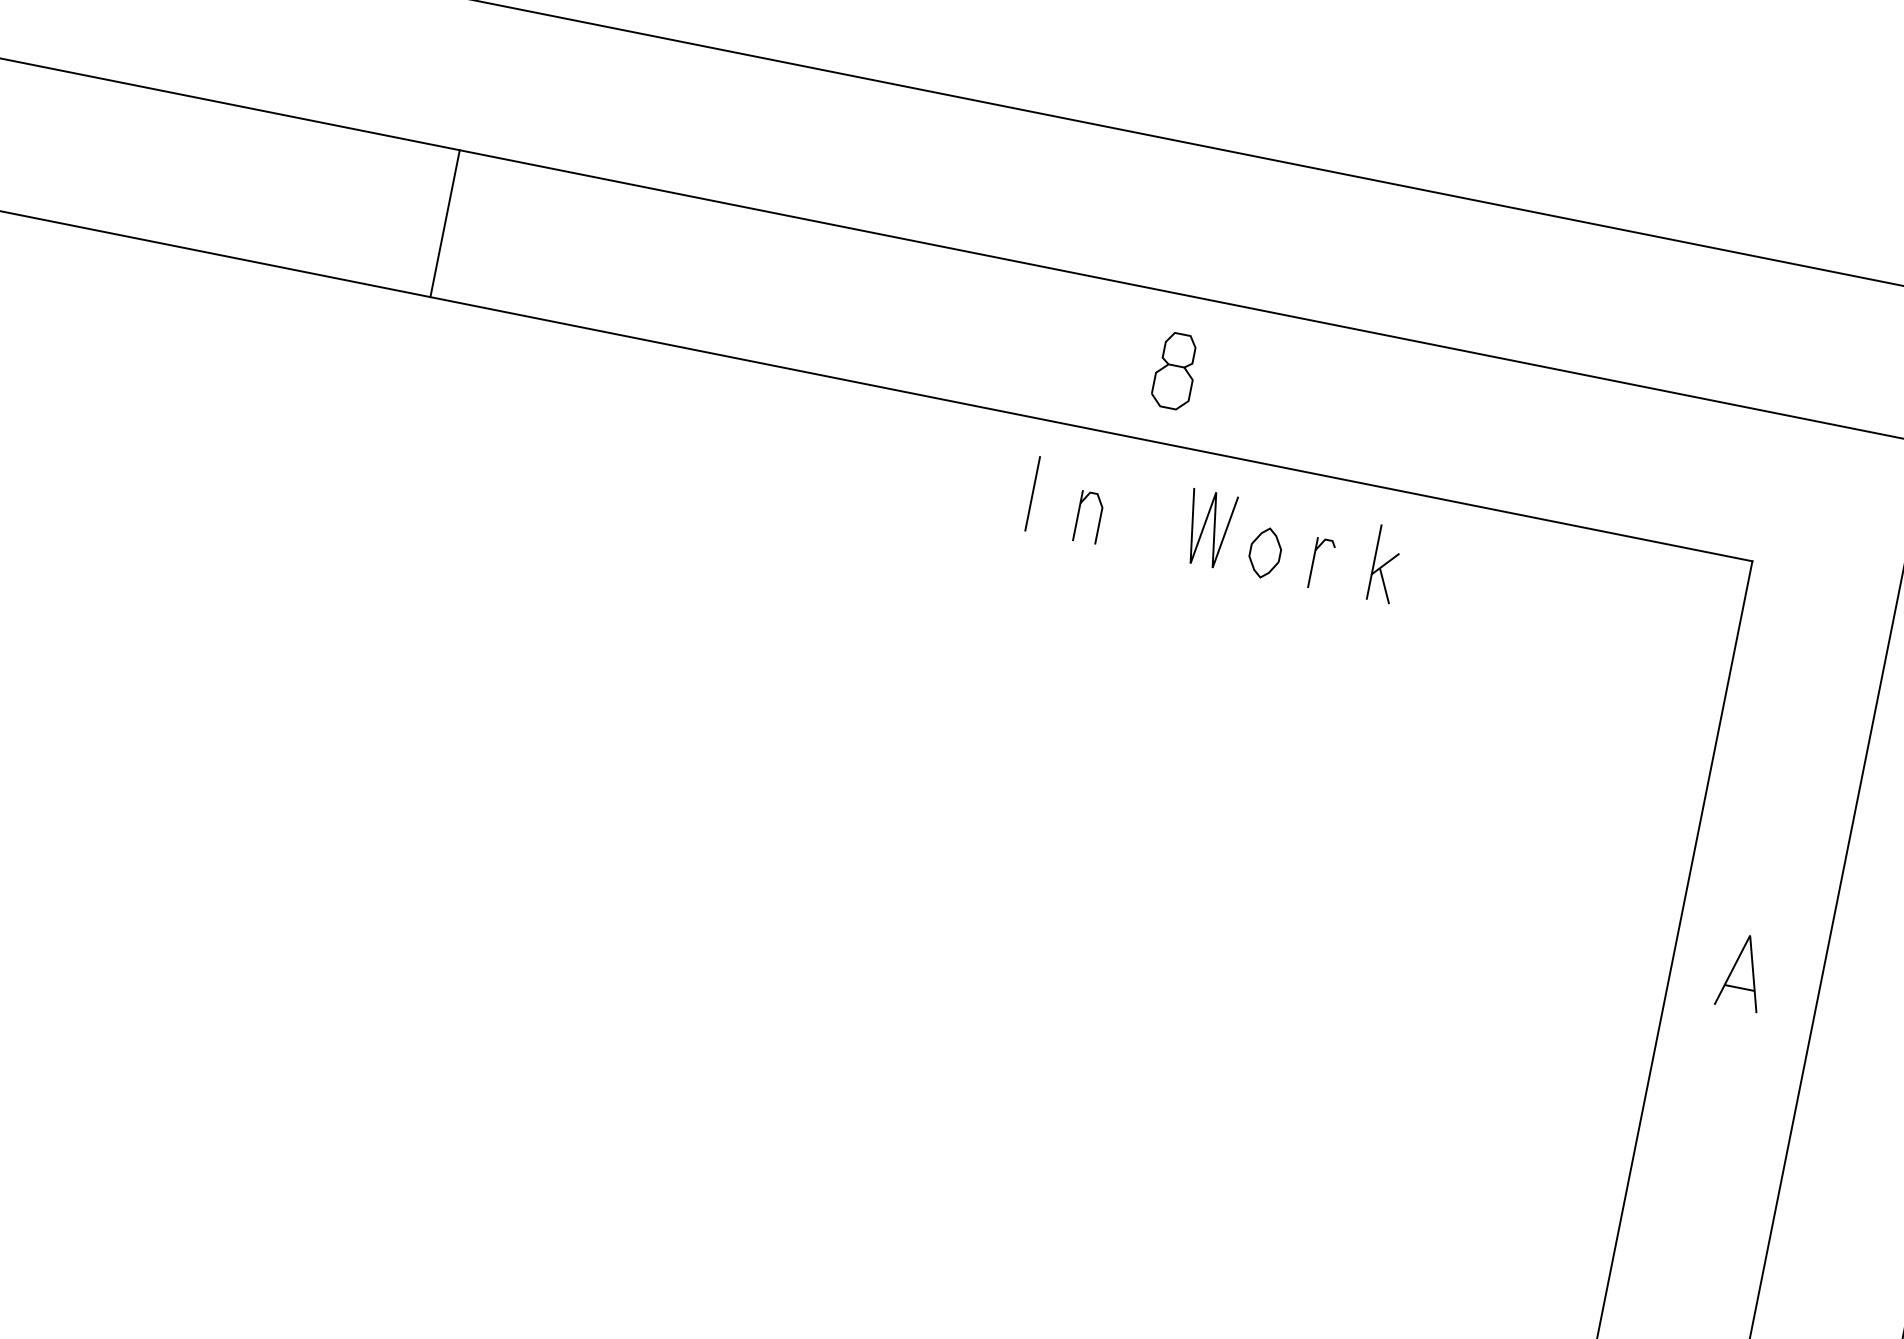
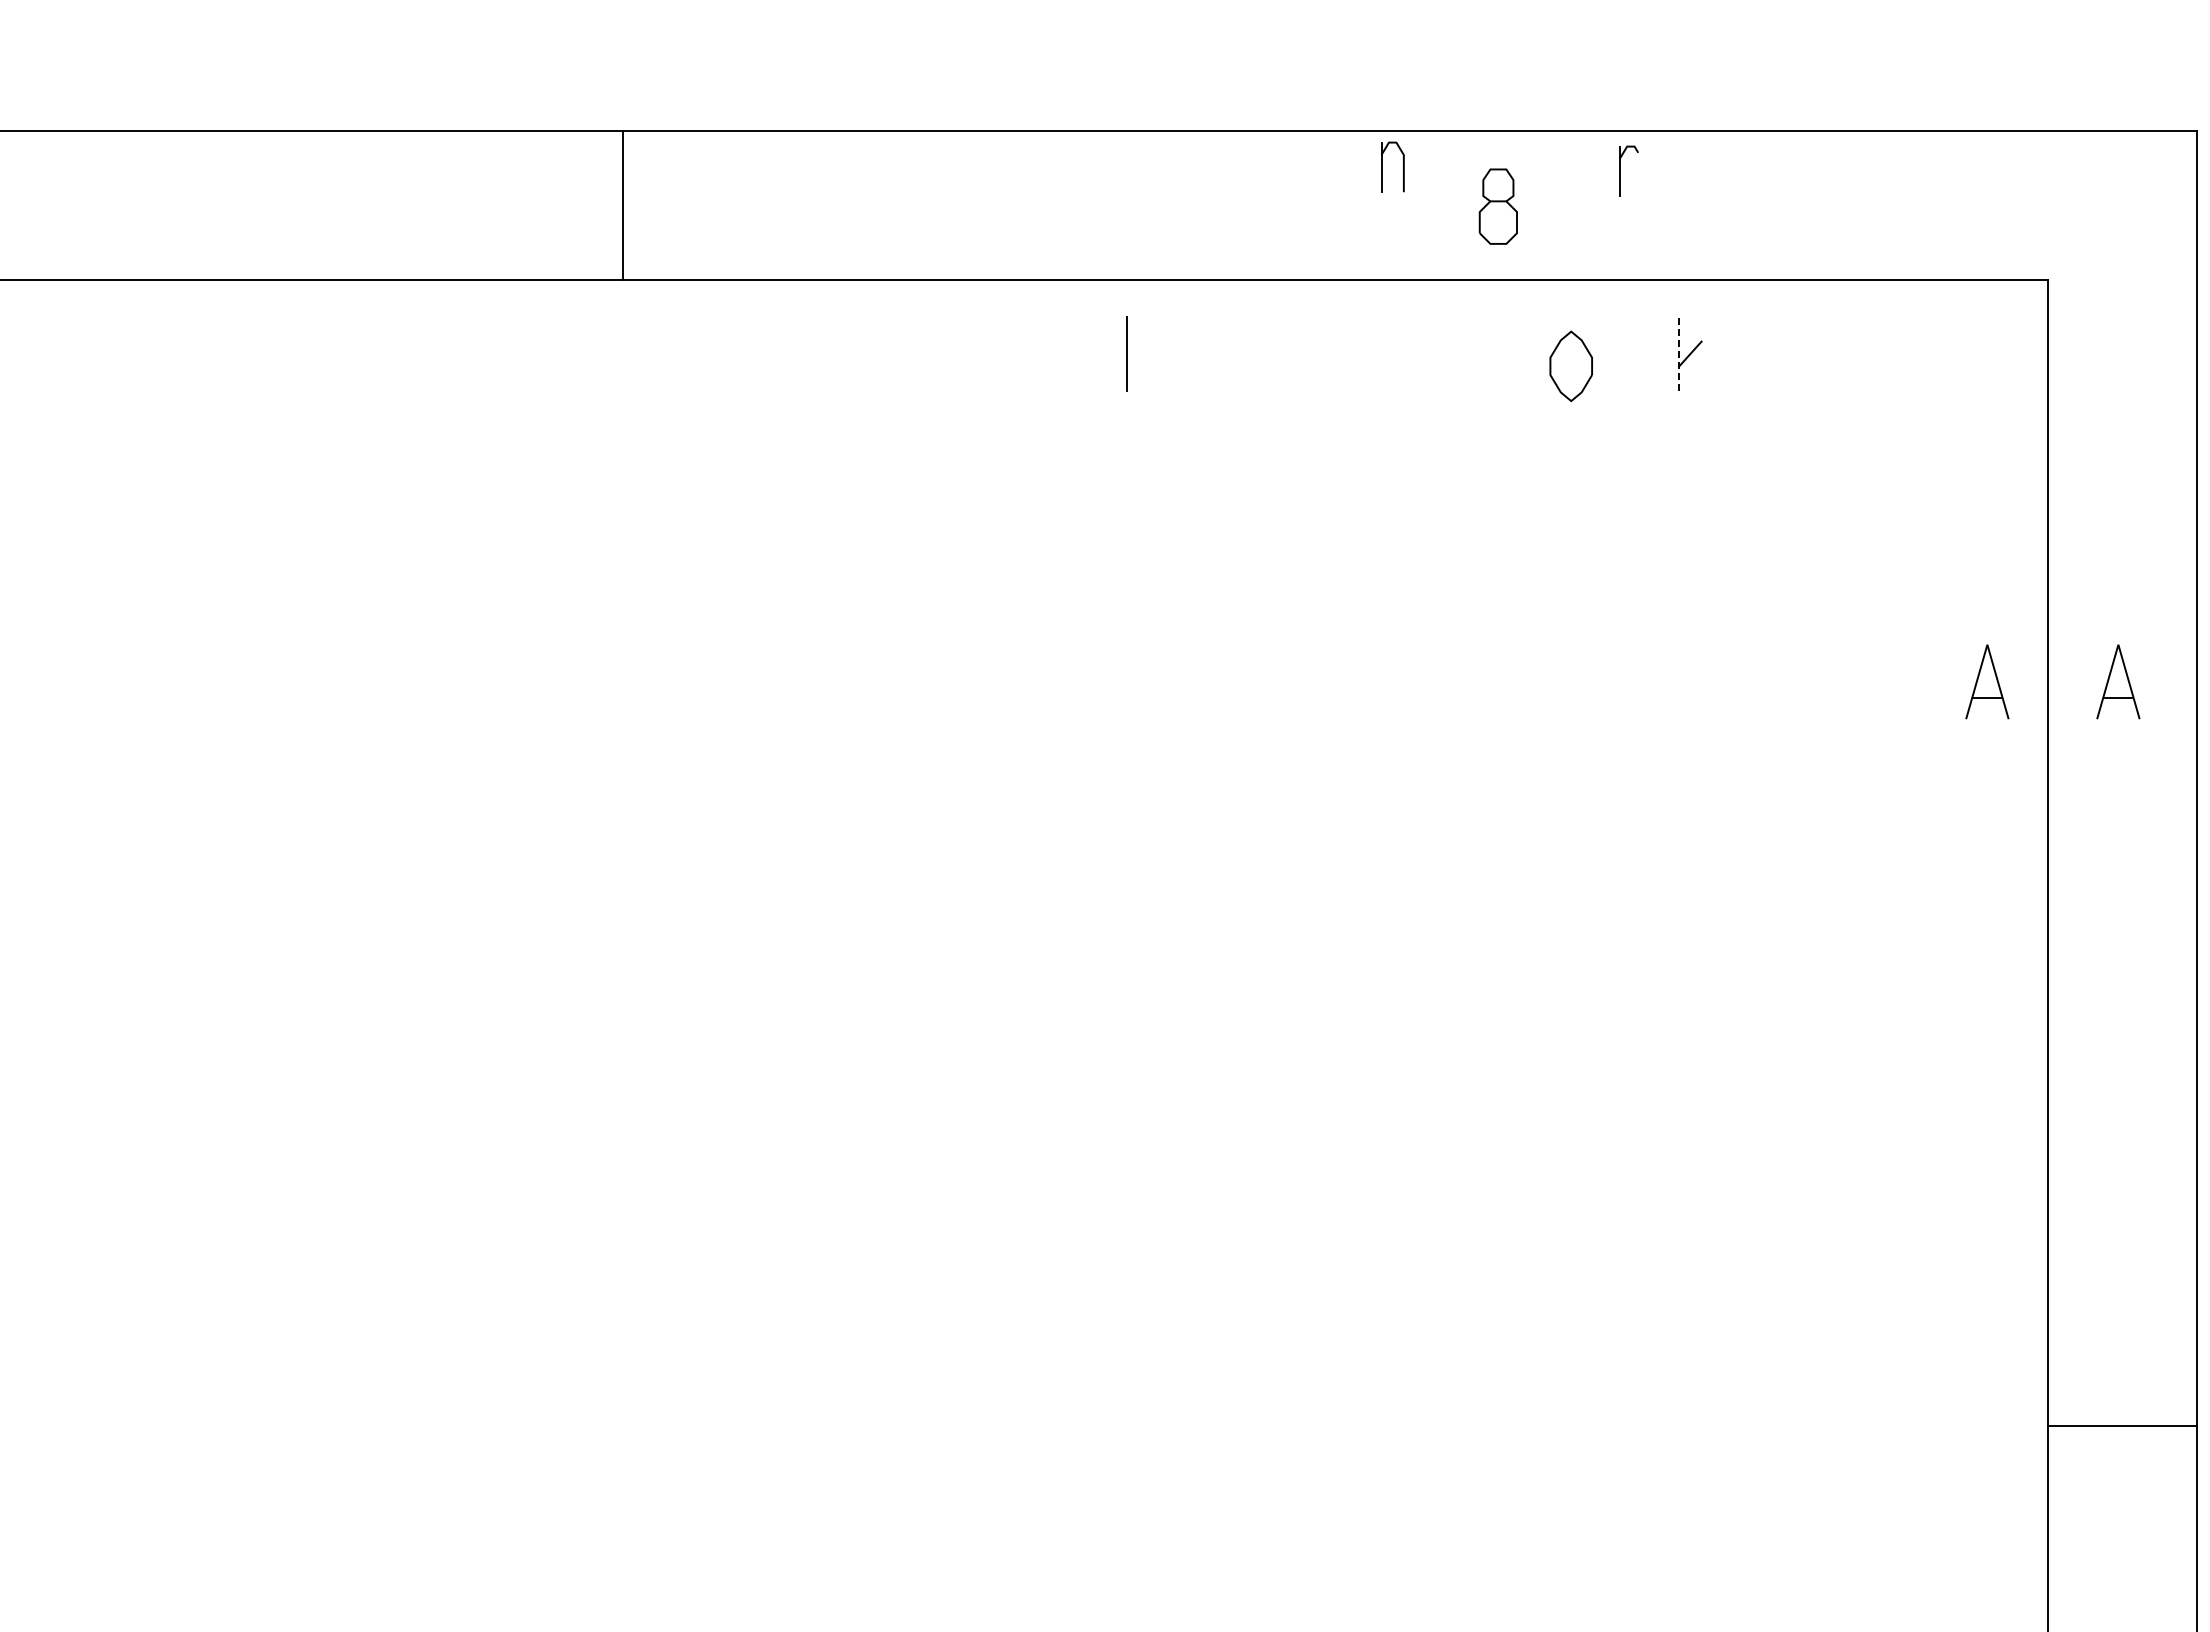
line: (444, 222) -> (622, 204), moved
part: (1174, 370) -> (1497, 206), moved
line: (1032, 493) -> (1126, 353), moved
part: (1079, 514) -> (1382, 166), moved
line: (1204, 527) -> (1507, 353), removed
part: (1265, 553) -> (1571, 366), size x1.4
part: (1313, 561) -> (1620, 170), moved
line: (1374, 561) -> (1679, 353), solid -> dashed
line: (1384, 586) -> (1693, 375), removed
part: (1613, 945) -> (1987, 681), added

